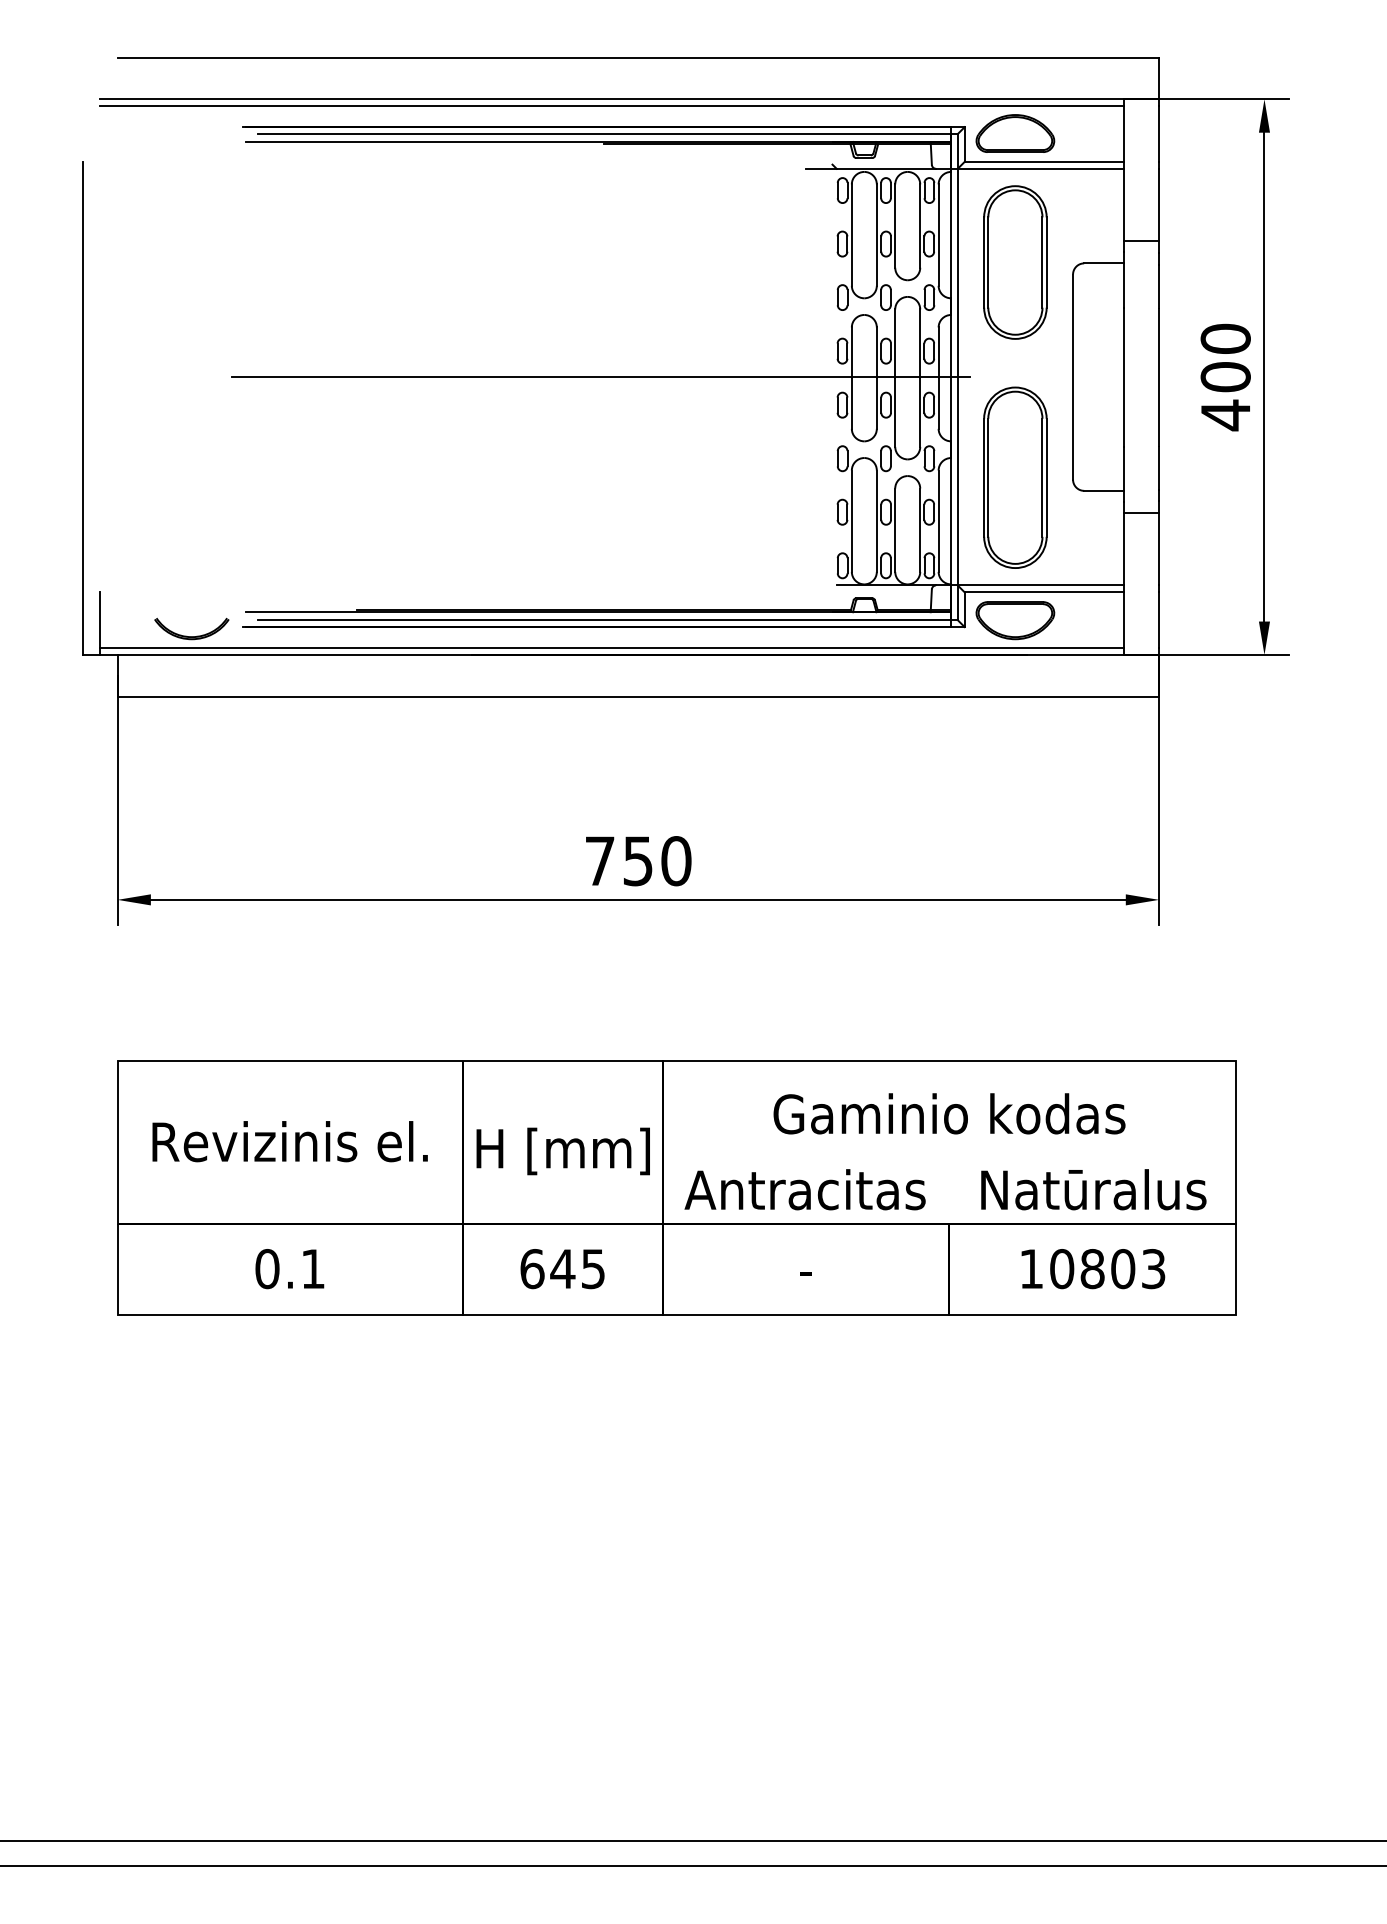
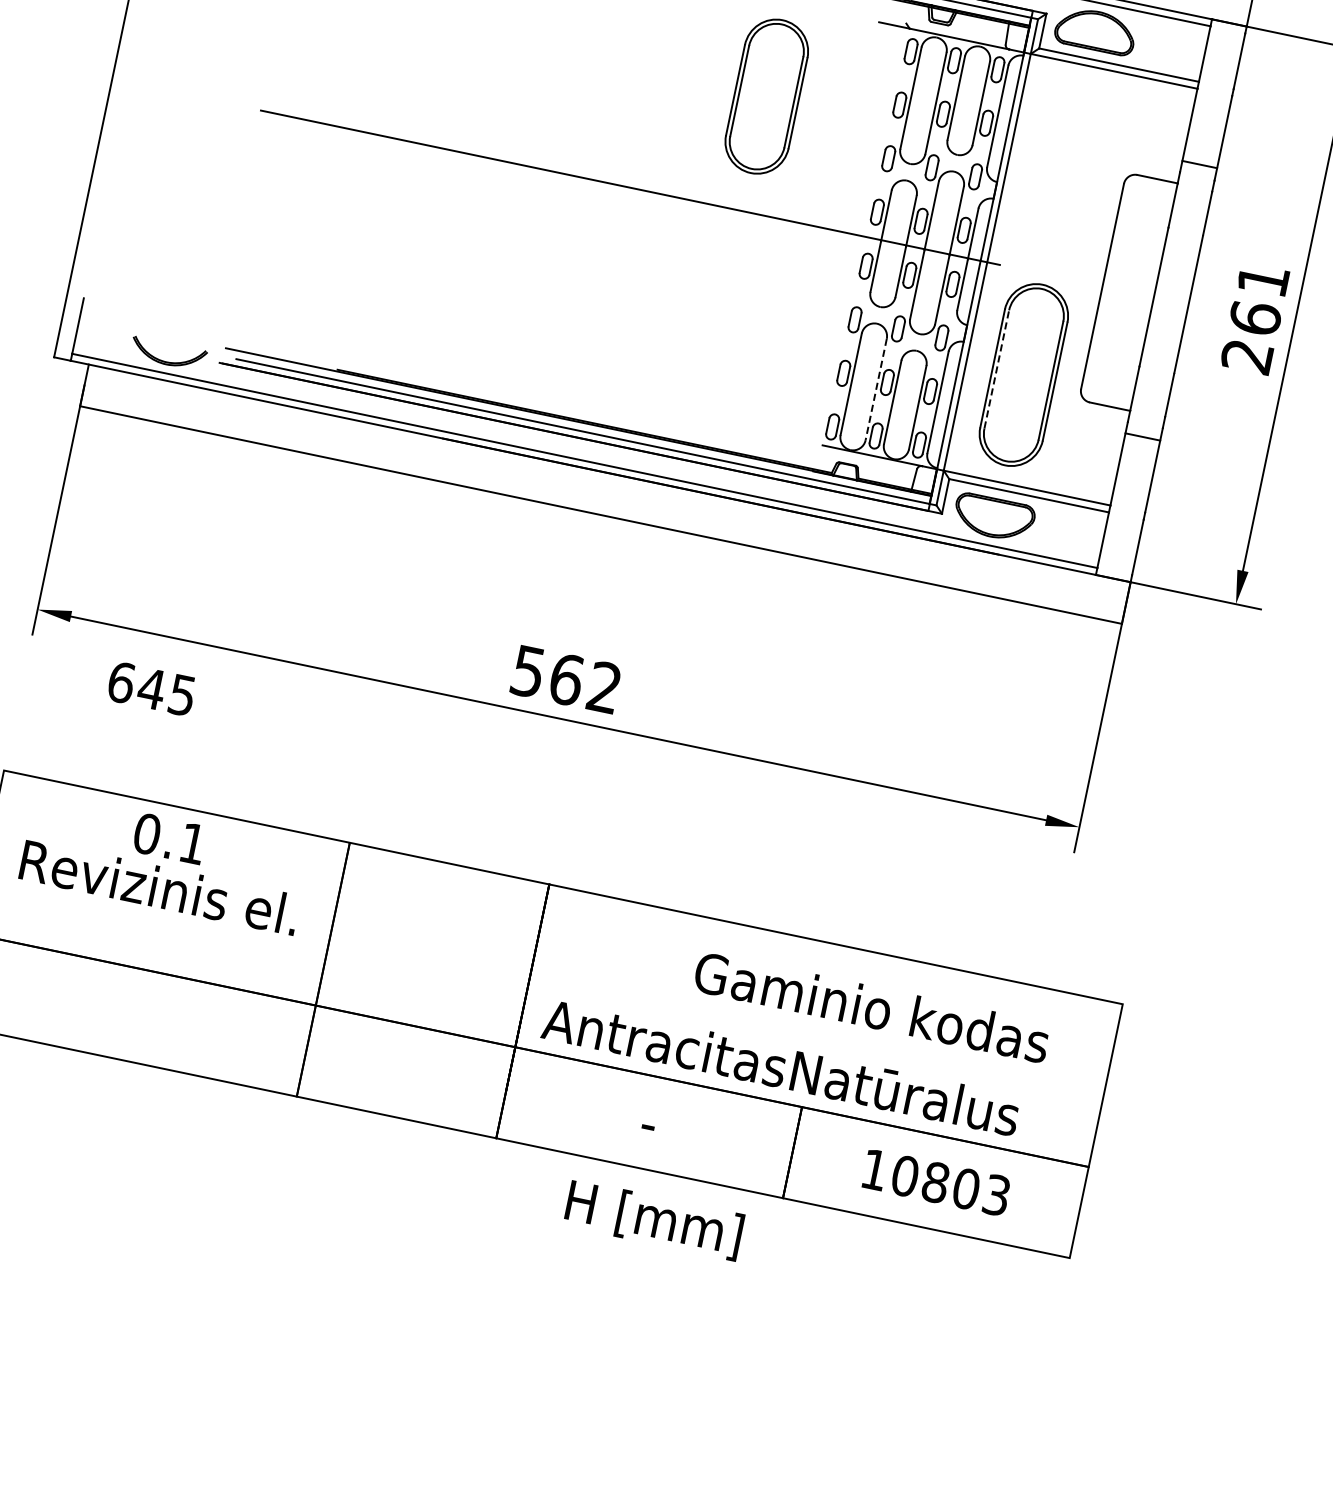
part: (1015, 262) -> (766, 96), moved
text: (1225, 377) -> (1254, 318), 400 -> 261
line: (988, 477) -> (997, 369), solid -> dashed
line: (876, 521) -> (875, 389), solid -> dashed
text: (638, 861) -> (566, 680), 750 -> 562
text: (949, 1113) -> (872, 1006), moved
text: (562, 1151) -> (653, 1220), moved
text: (1093, 1189) -> (905, 1093), moved
text: (289, 1269) -> (169, 839), moved
text: (562, 1269) -> (151, 689), moved

